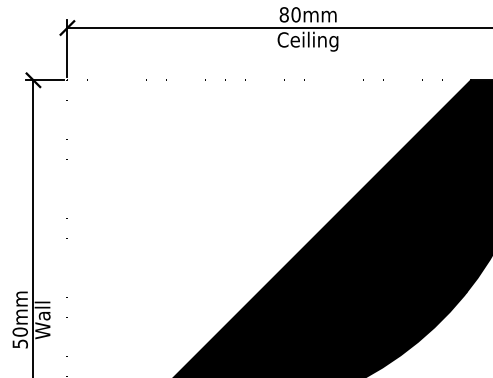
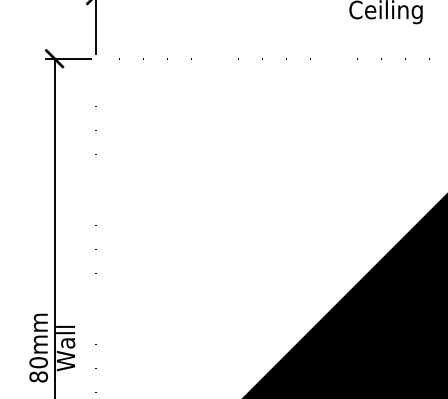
text: (19, 343) -> (37, 376), 50mm -> 80mm

